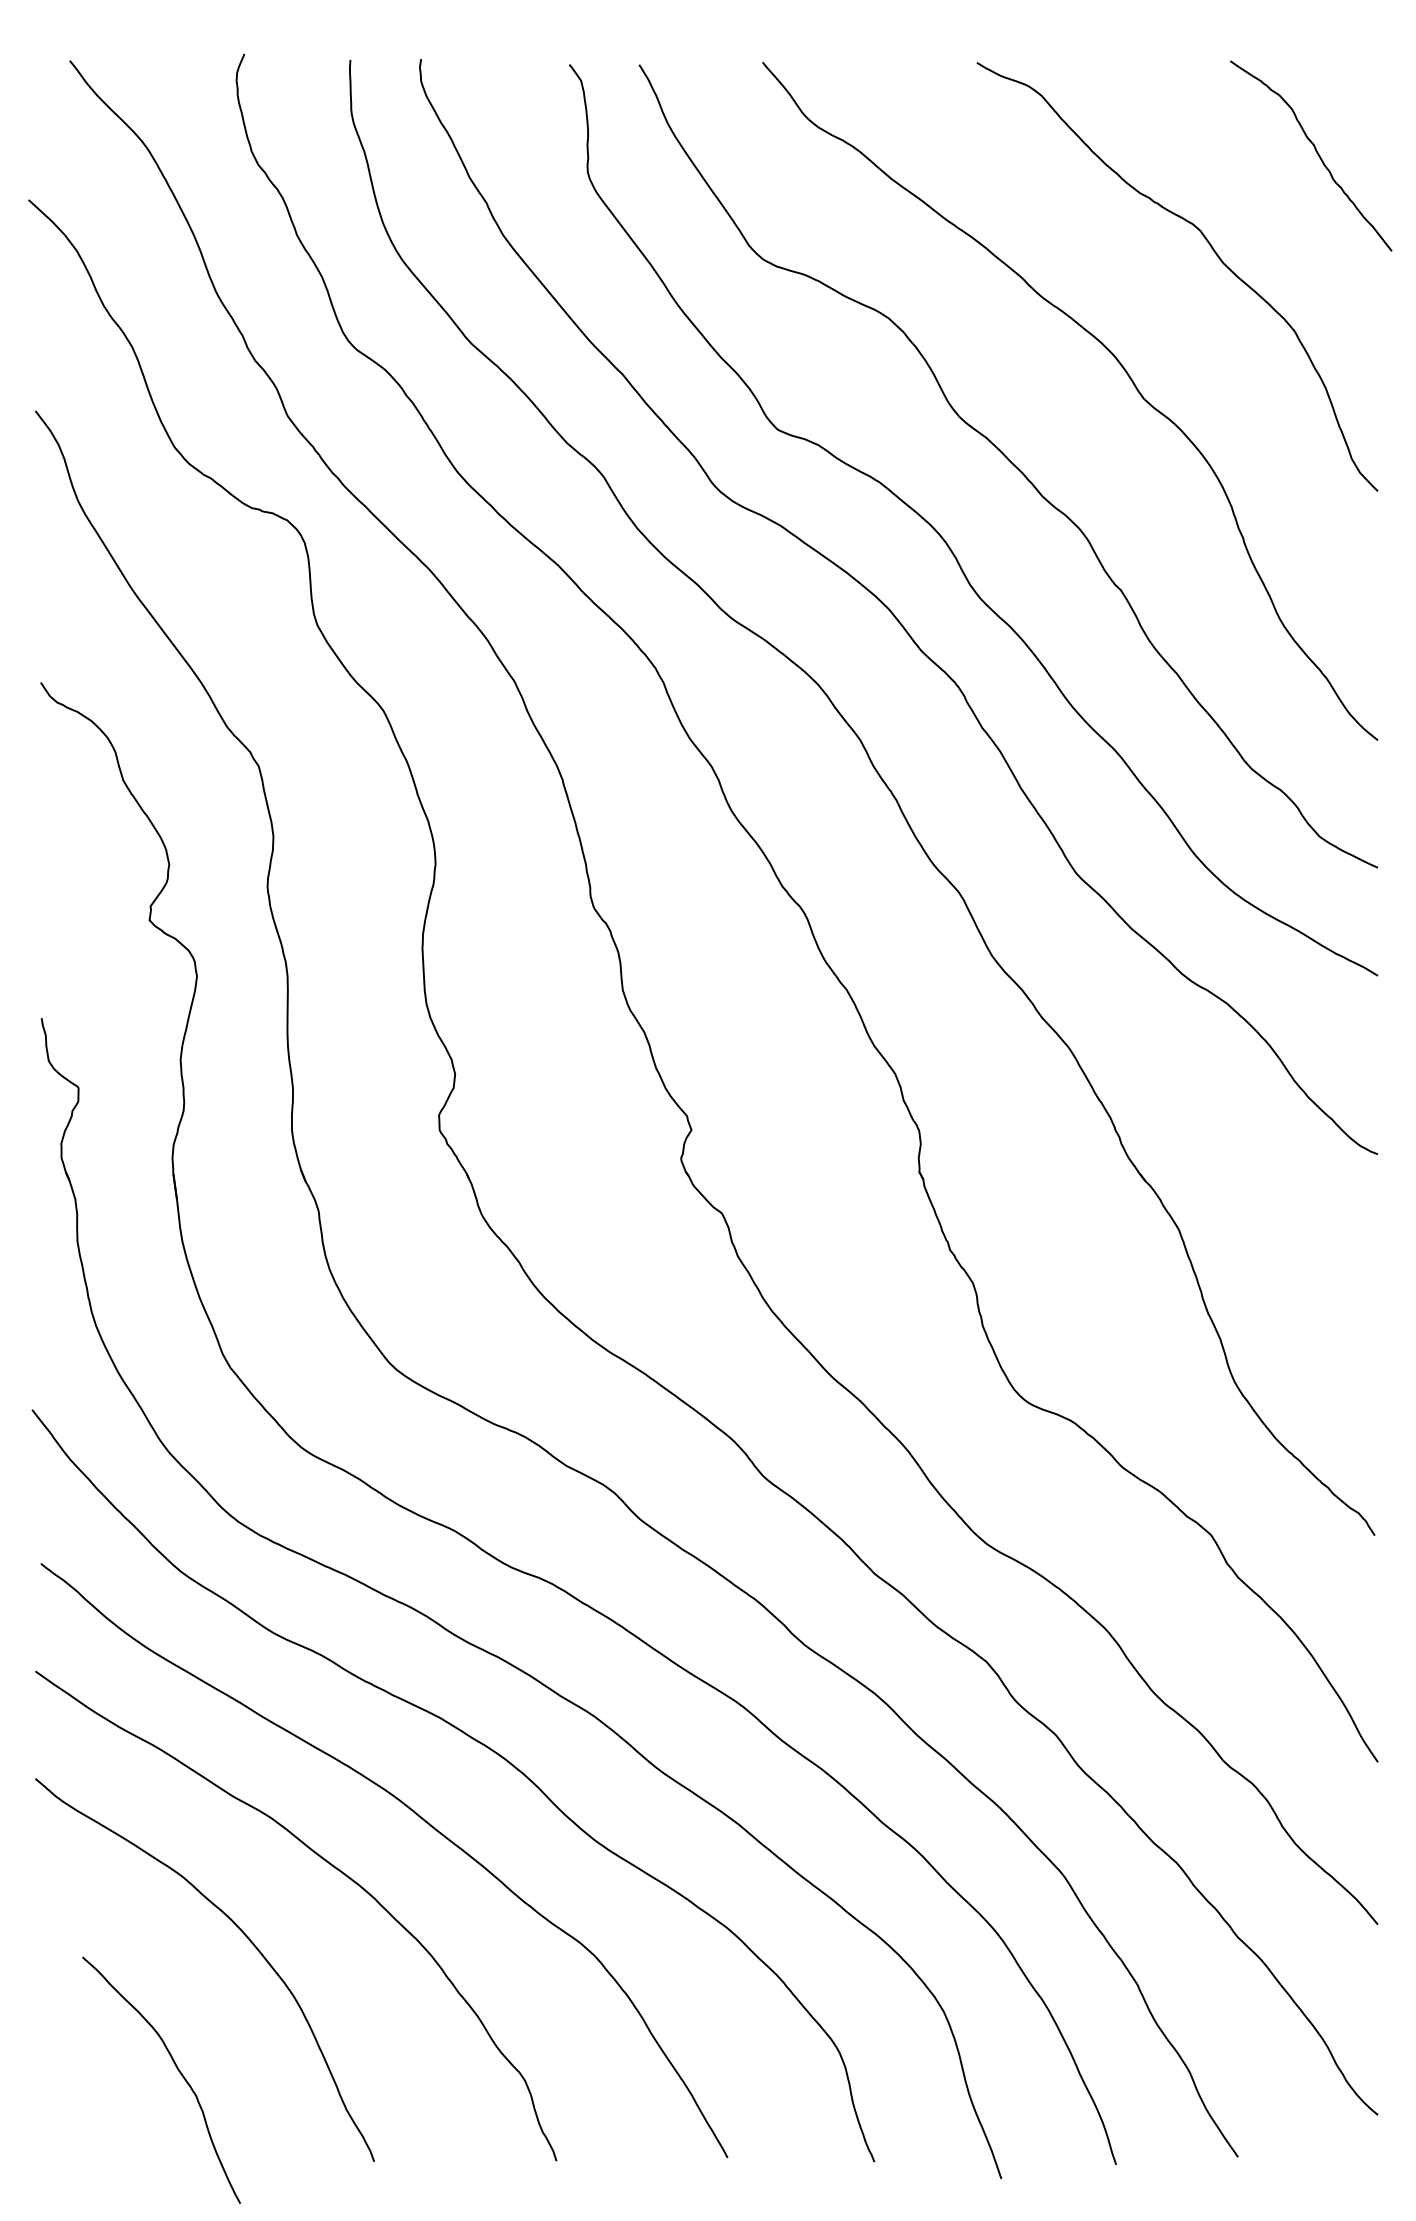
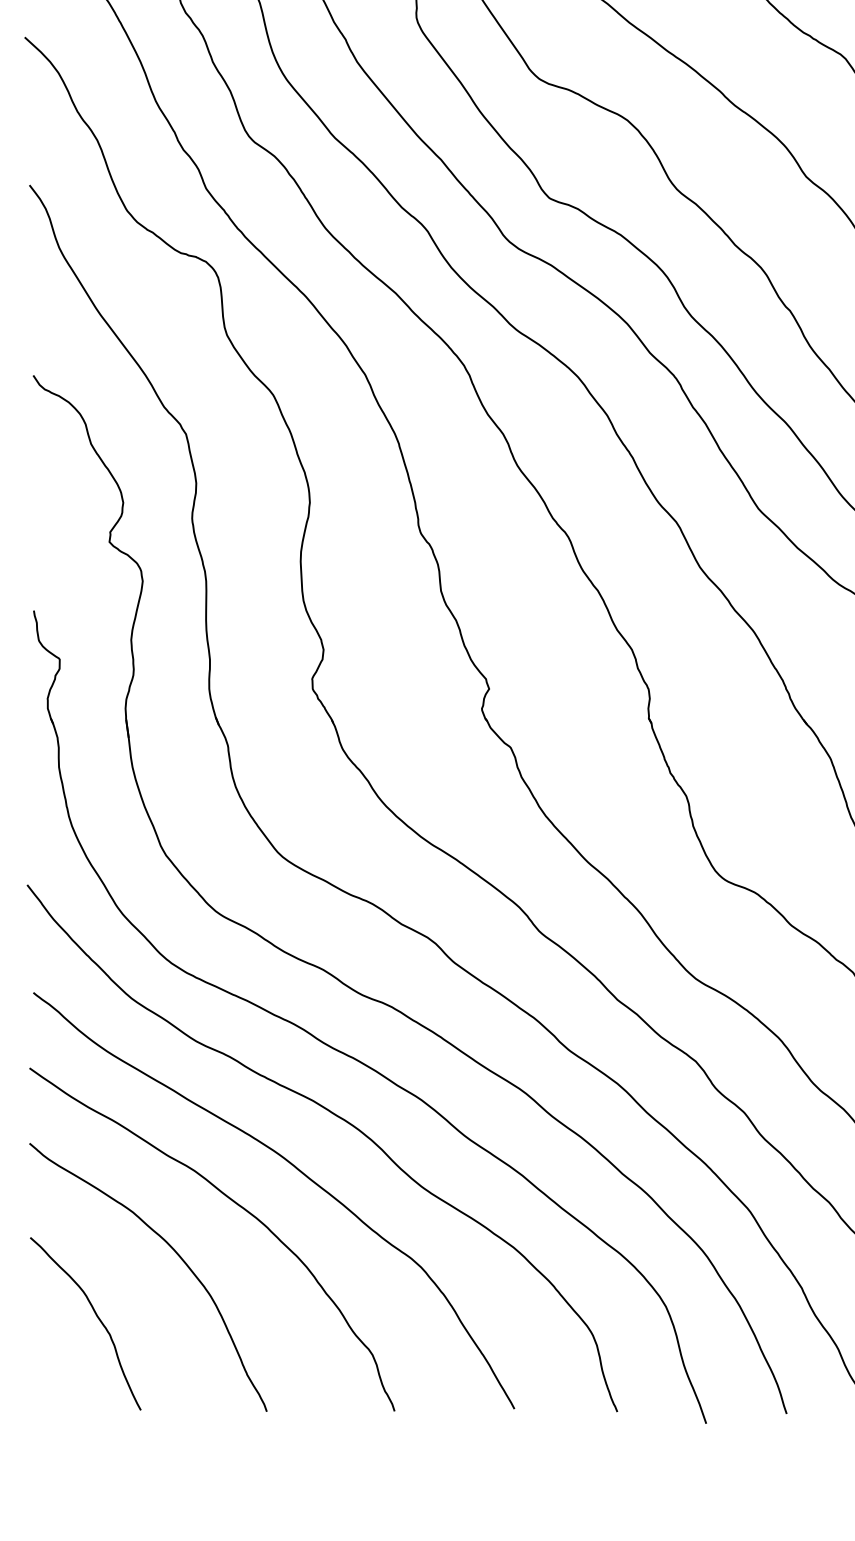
curve: (177, 2070) -> (96, 1317), moved

